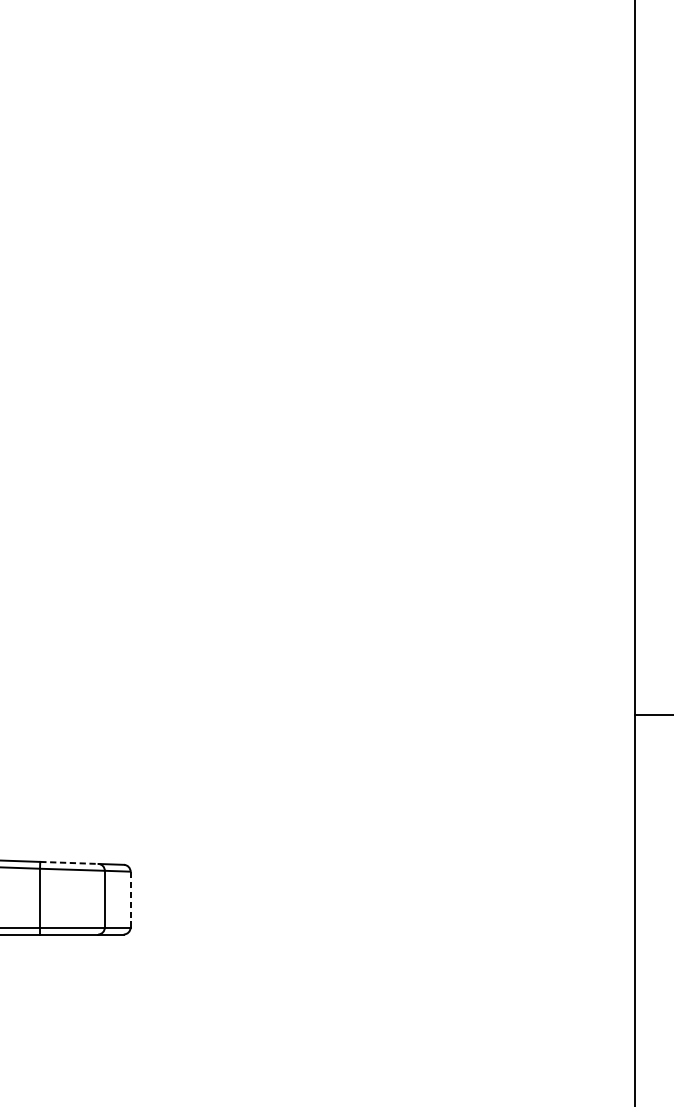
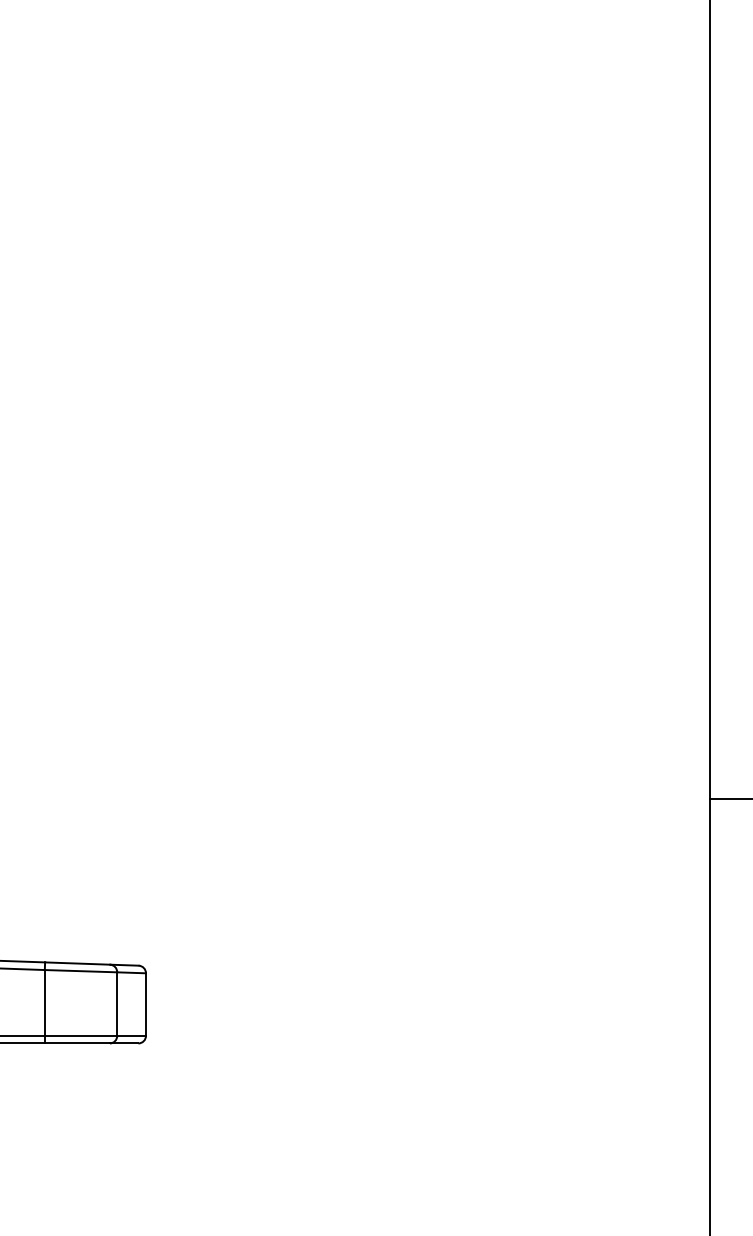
line: (69, 862) -> (77, 963), dashed -> solid
line: (131, 899) -> (146, 1004), dashed -> solid

